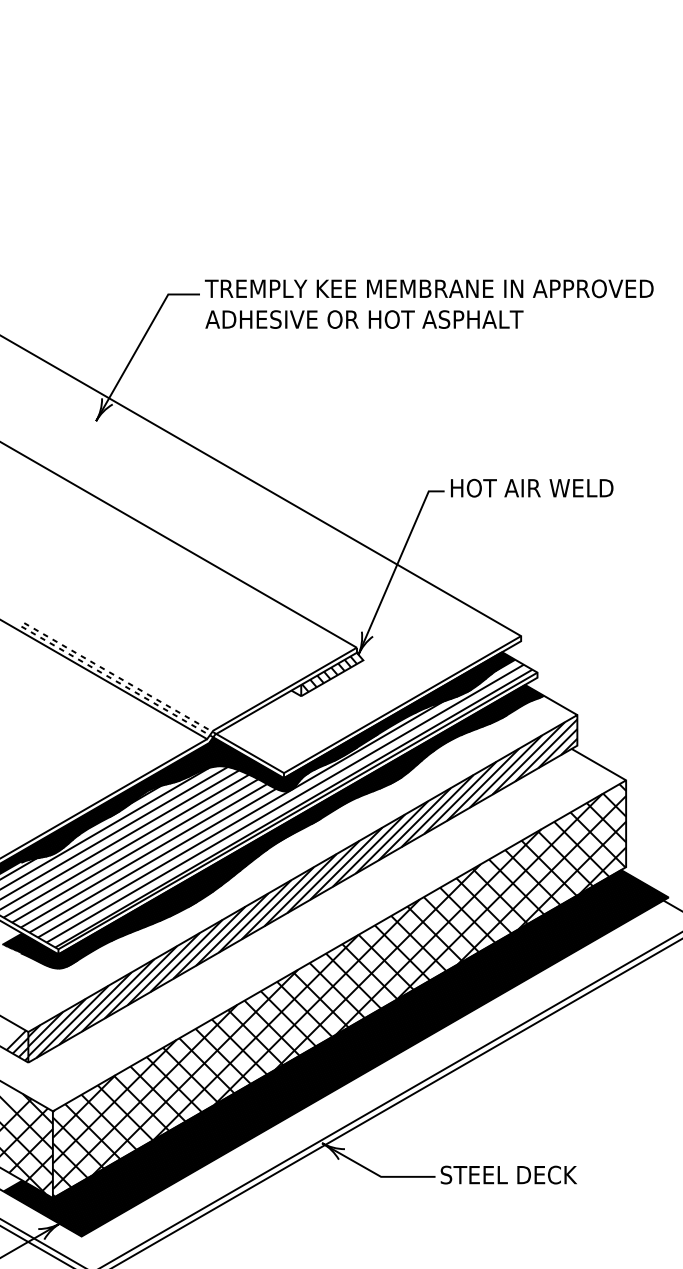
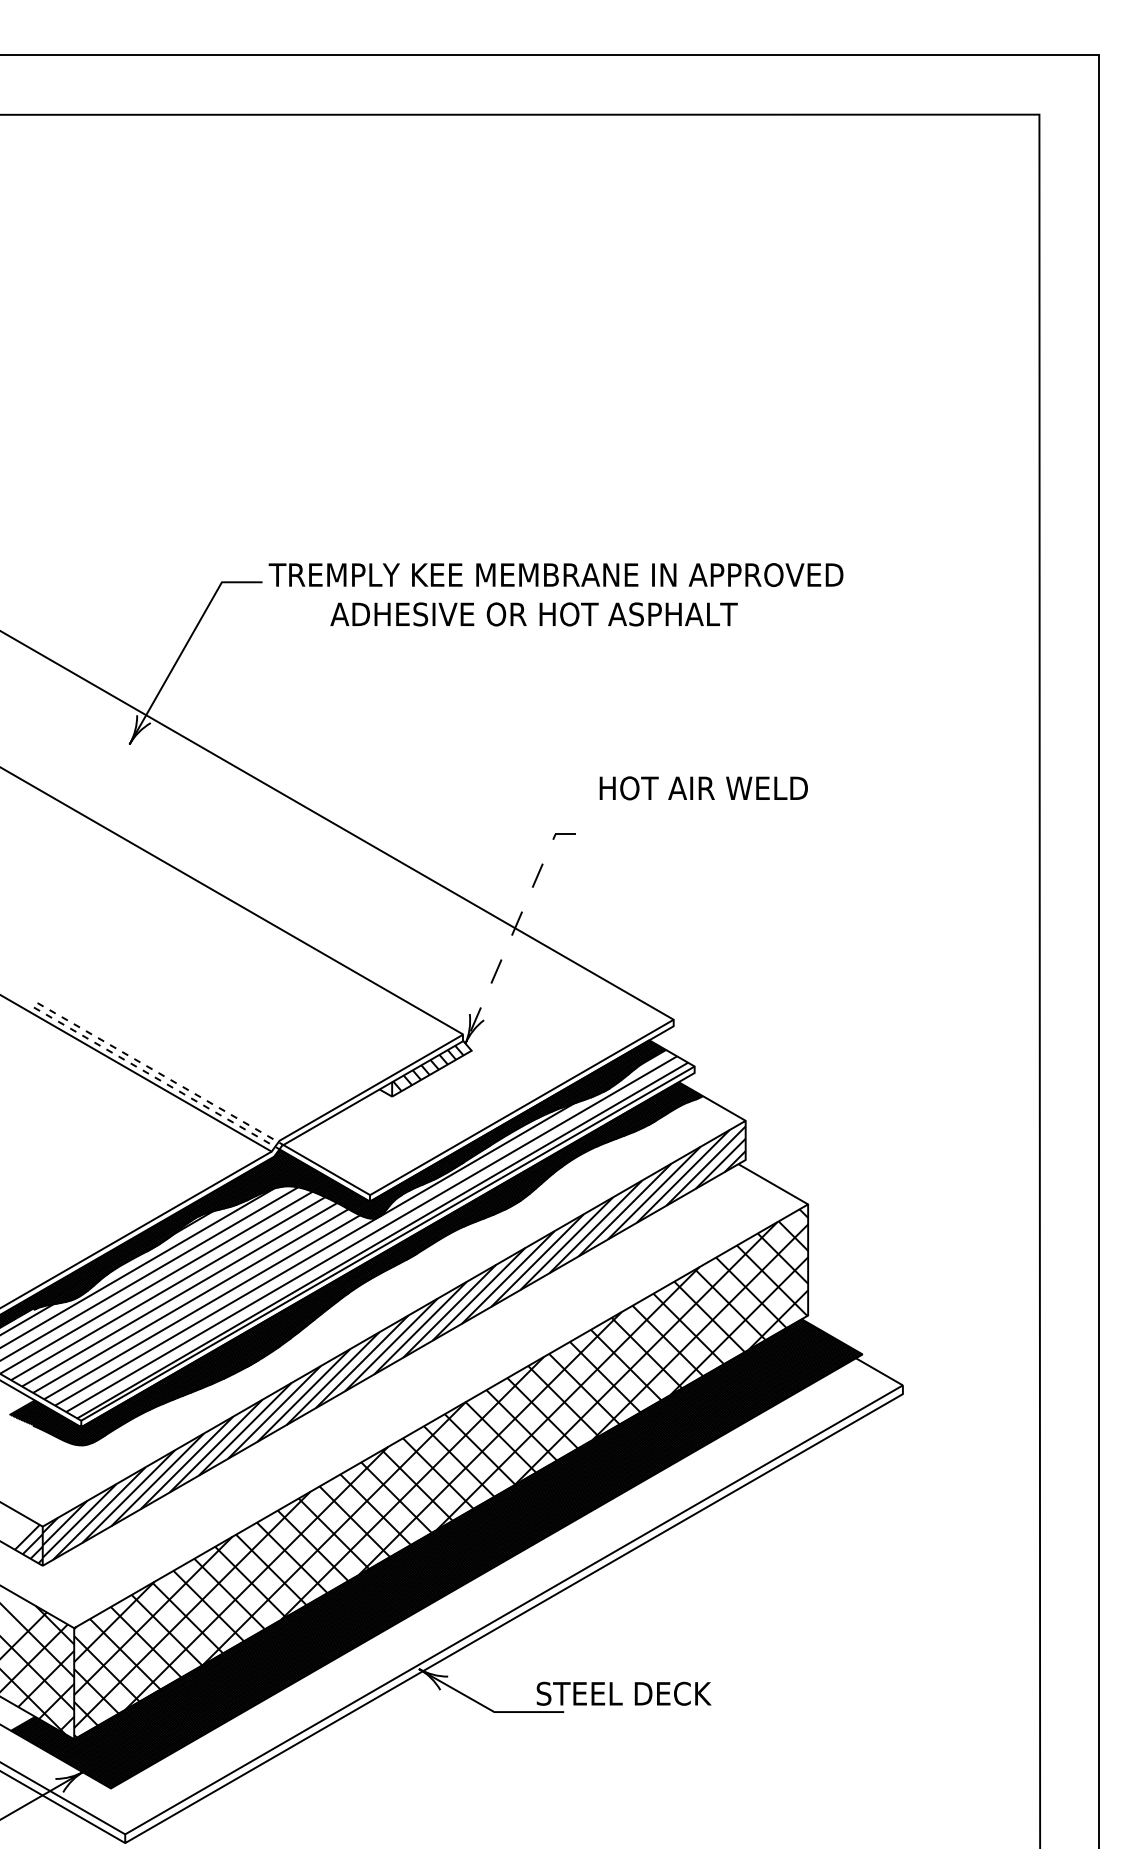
text: (363, 319) -> (533, 614), moved
text: (531, 488) -> (703, 788), moved
line: (396, 565) -> (514, 929), solid -> dashed
text: (508, 1174) -> (623, 1693), moved

